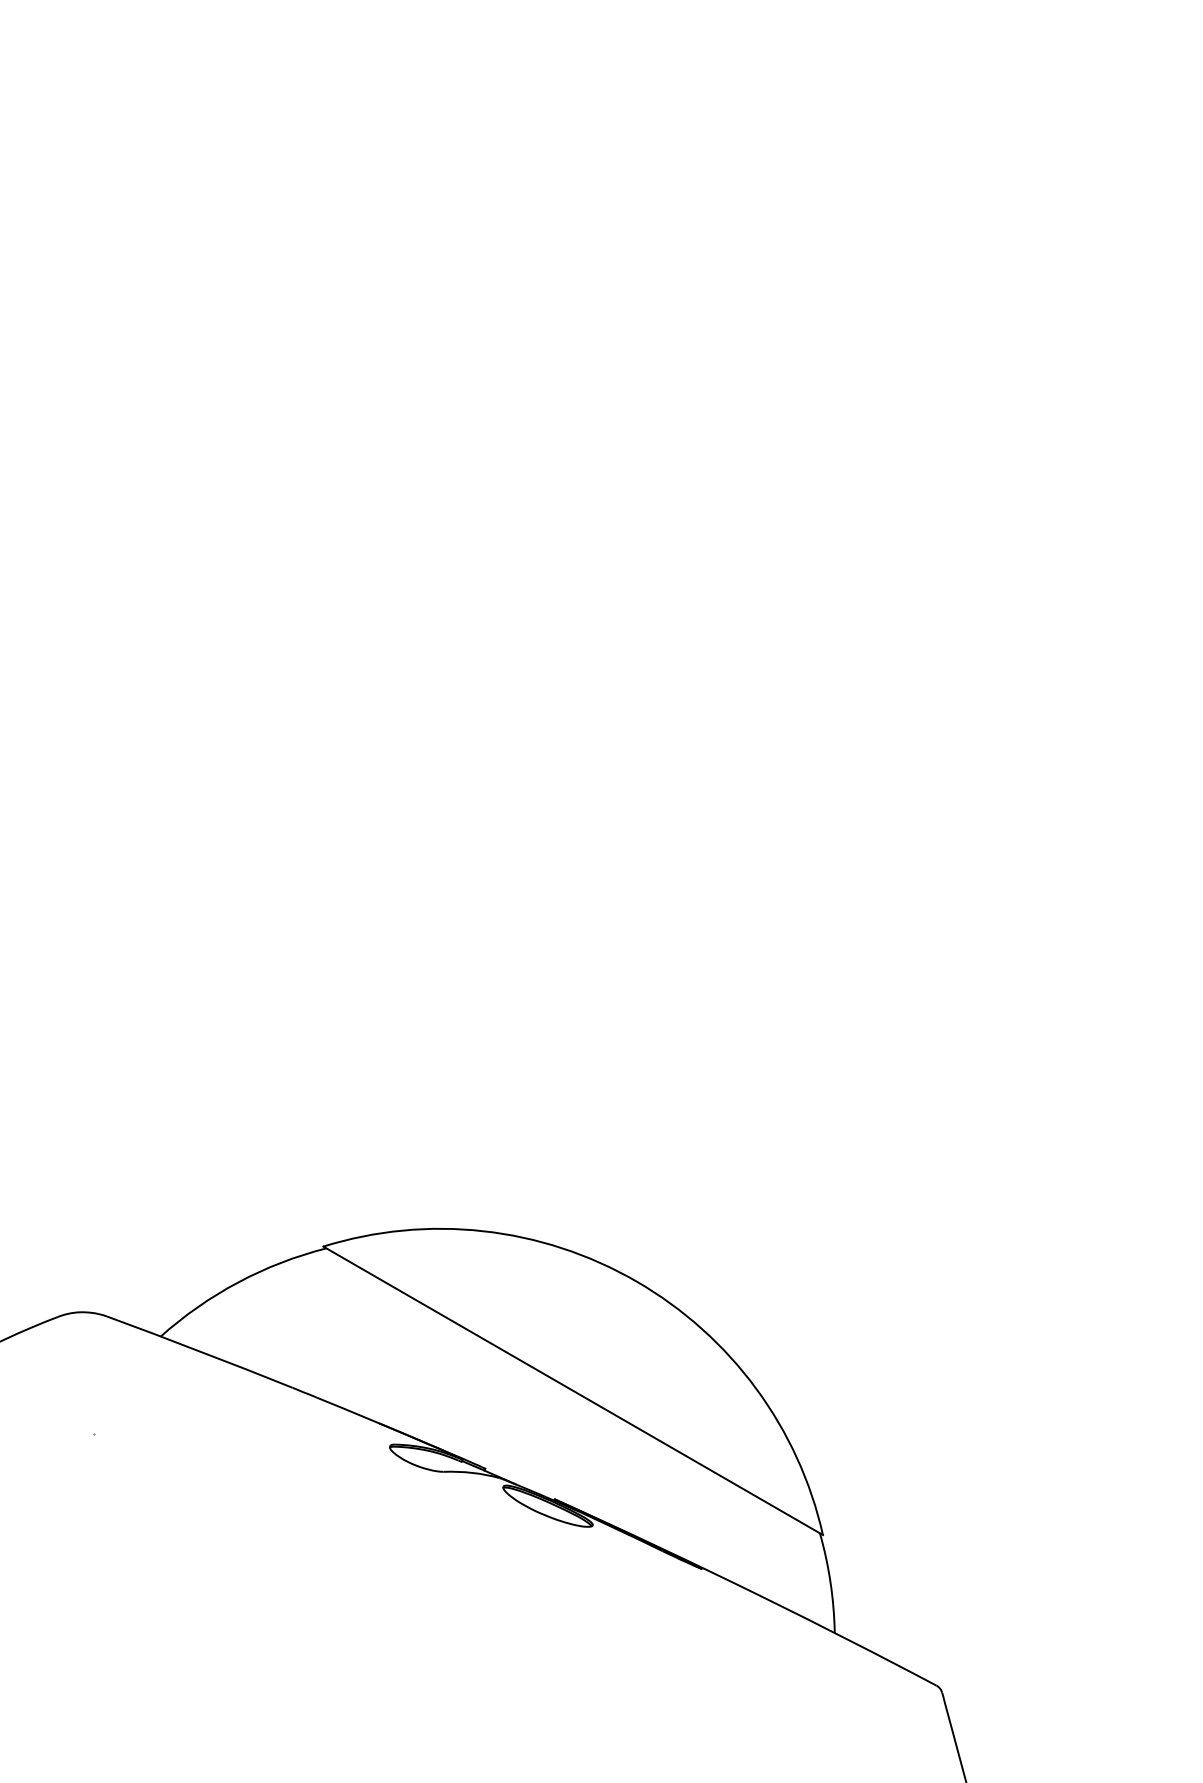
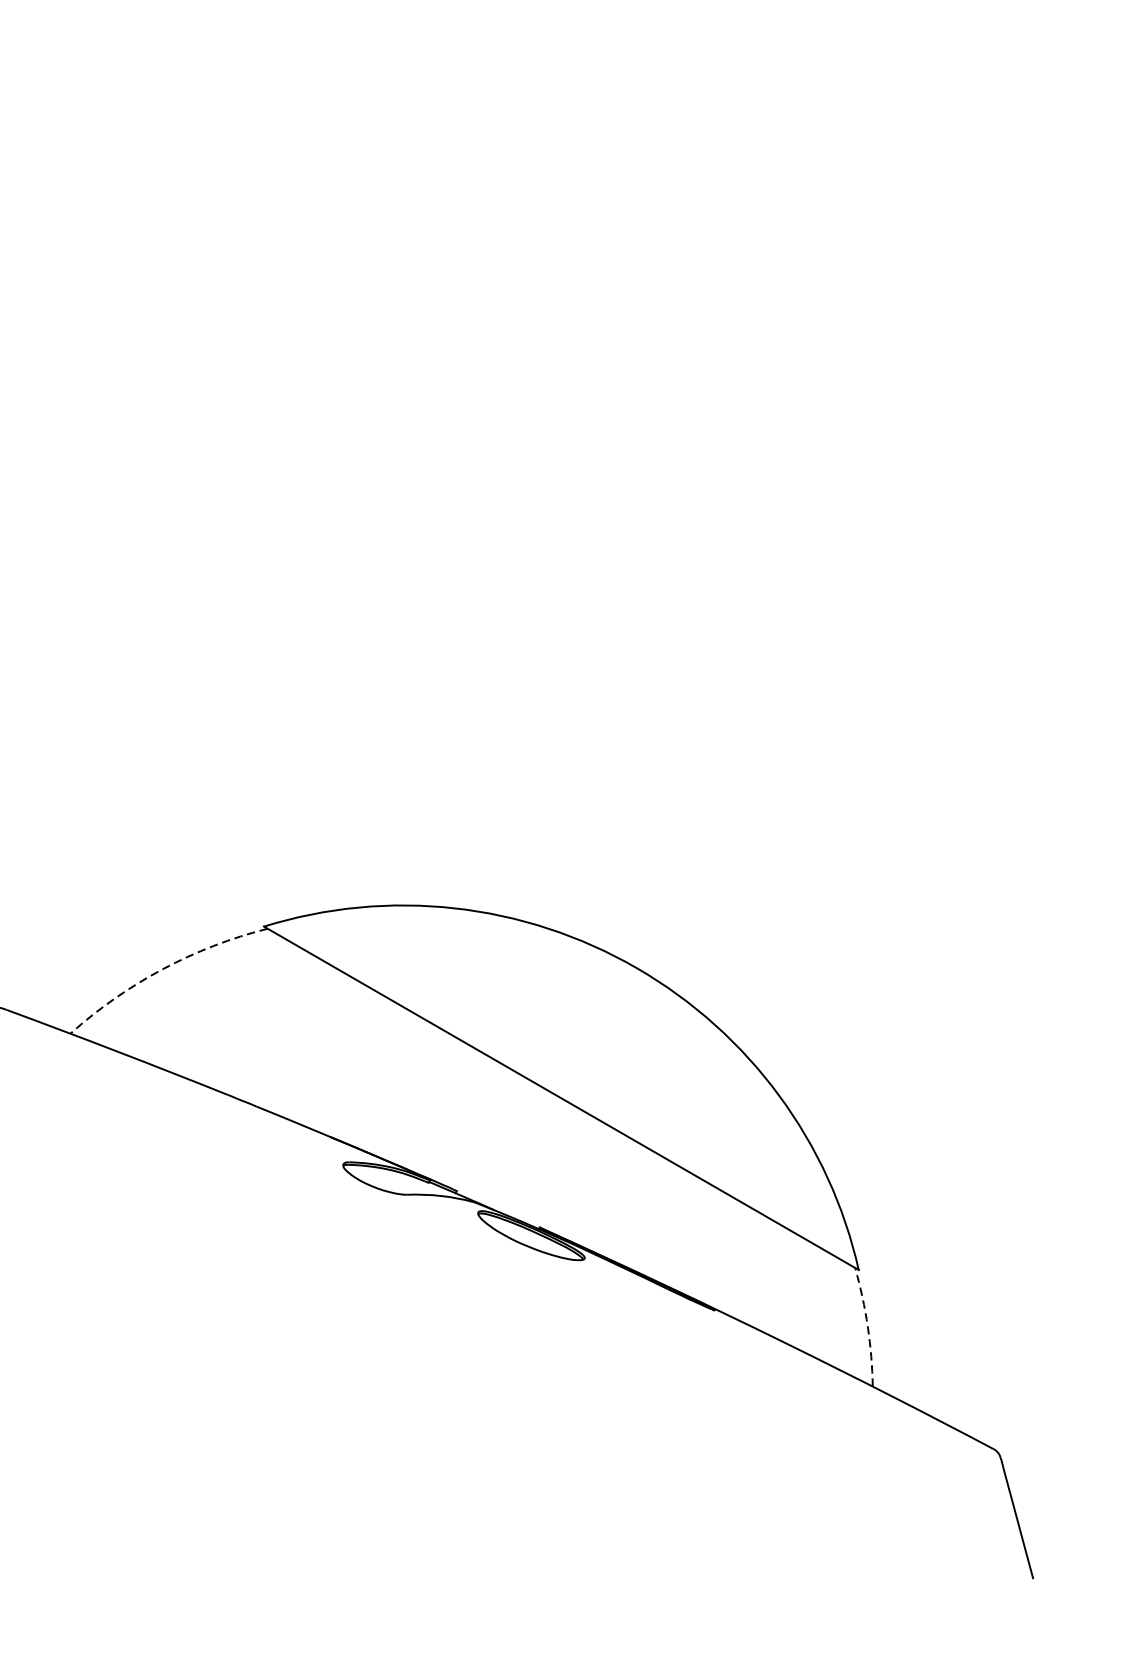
arc: (238, 1282) -> (162, 969), solid -> dashed
arc: (830, 1582) -> (867, 1326), solid -> dashed

